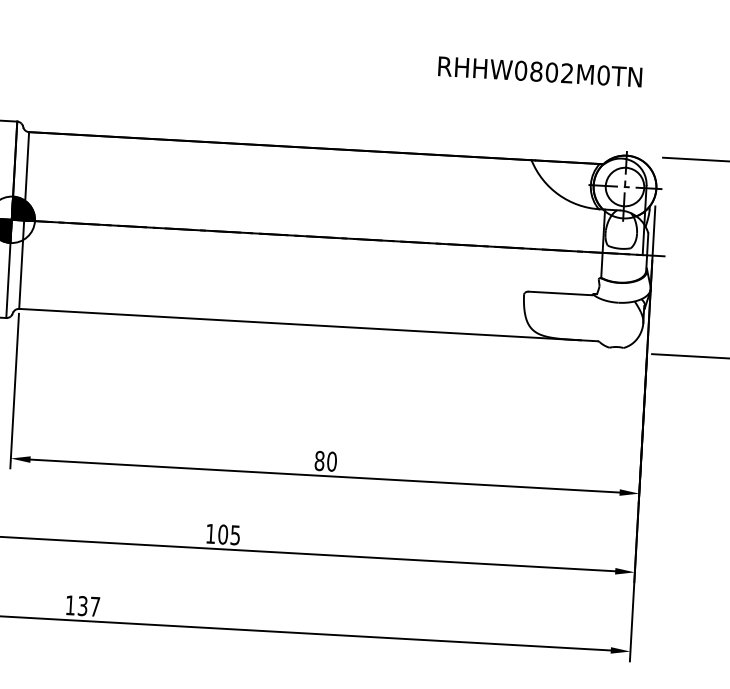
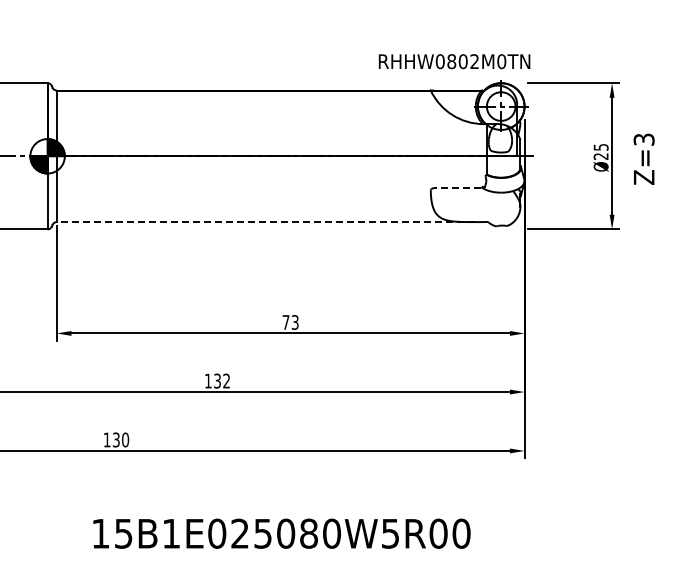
text: (540, 71) -> (454, 61), moved
line: (560, 293) -> (457, 188), solid -> dashed
line: (299, 325) -> (265, 222), solid -> dashed
text: (325, 461) -> (290, 322), 80 -> 73
text: (228, 534) -> (221, 380), 105 -> 132
text: (95, 606) -> (125, 439), 137 -> 130

